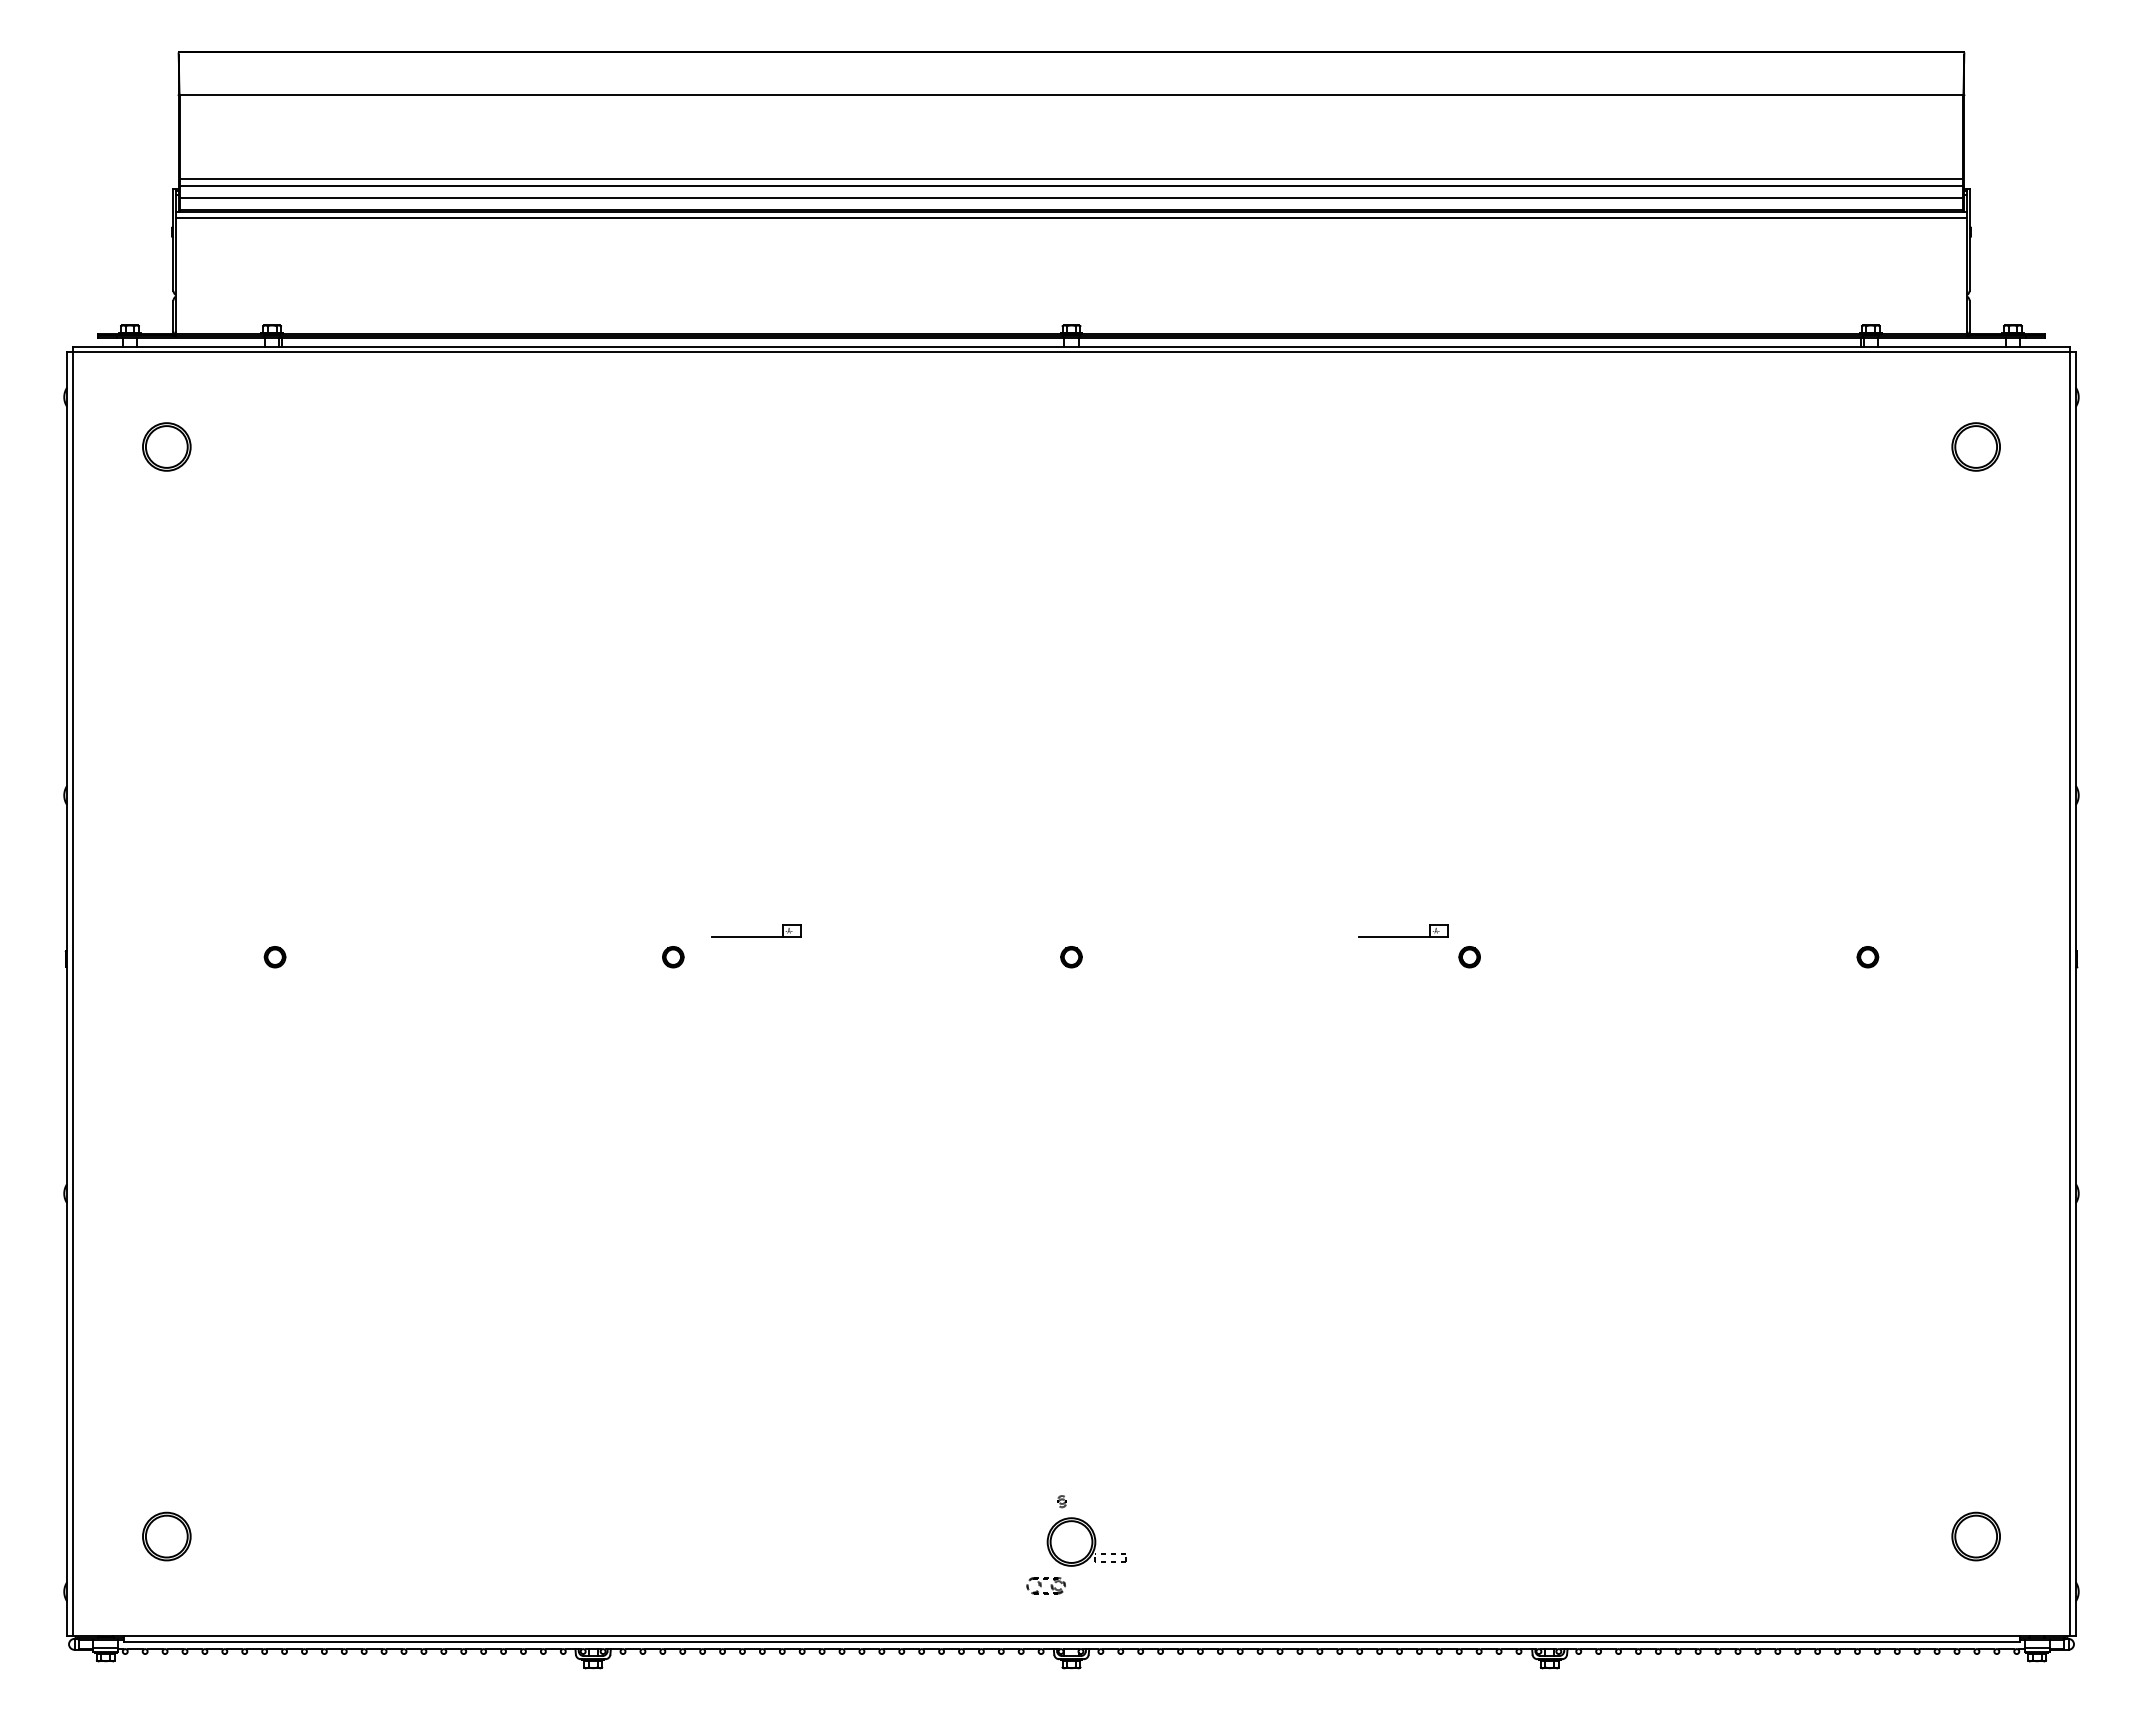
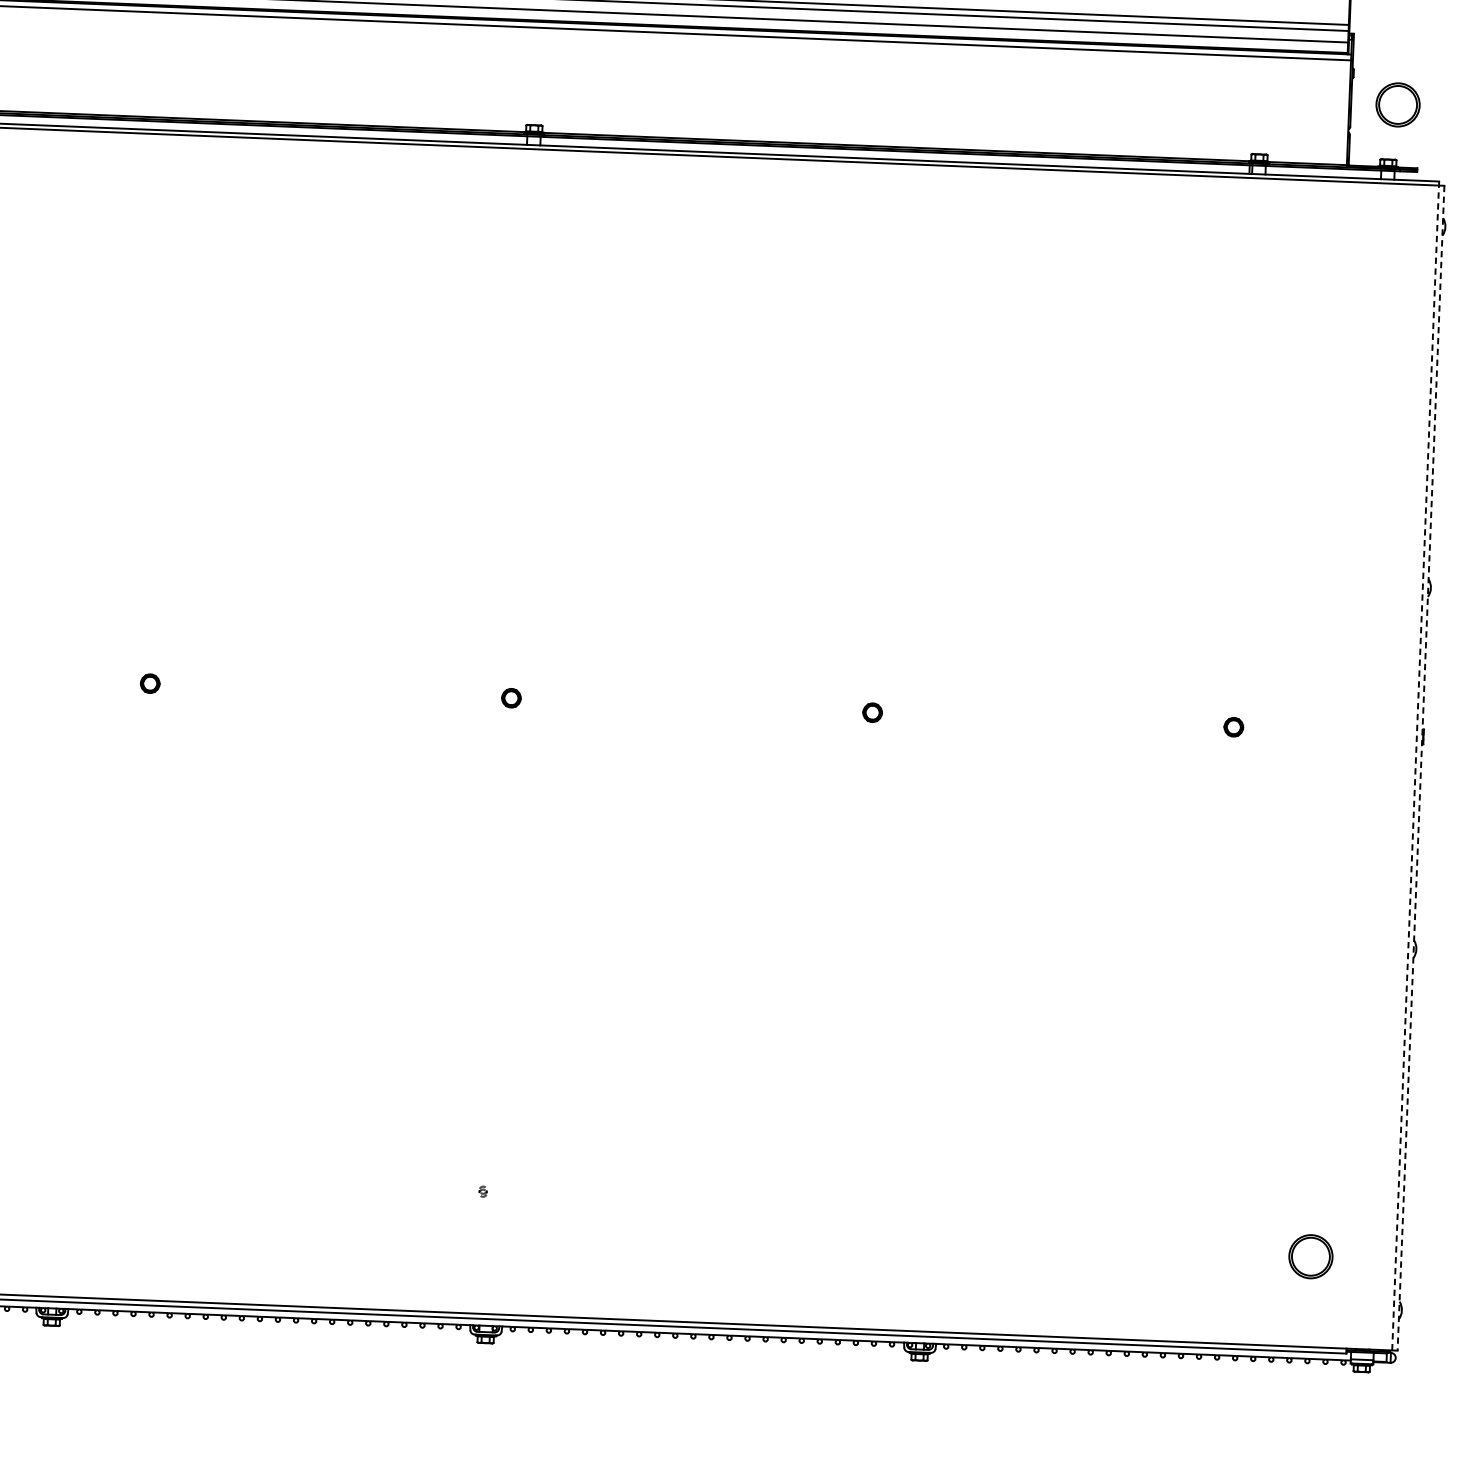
part: (1975, 446) -> (1397, 104), moved
part: (756, 930) -> (226, 662), removed
part: (1403, 930) -> (813, 686), removed
line: (2069, 992) -> (1415, 766), solid -> dashed
line: (2075, 994) -> (1420, 768), solid -> dashed
part: (1086, 1541) -> (503, 1228), removed
part: (1045, 1585) -> (464, 1267), removed

